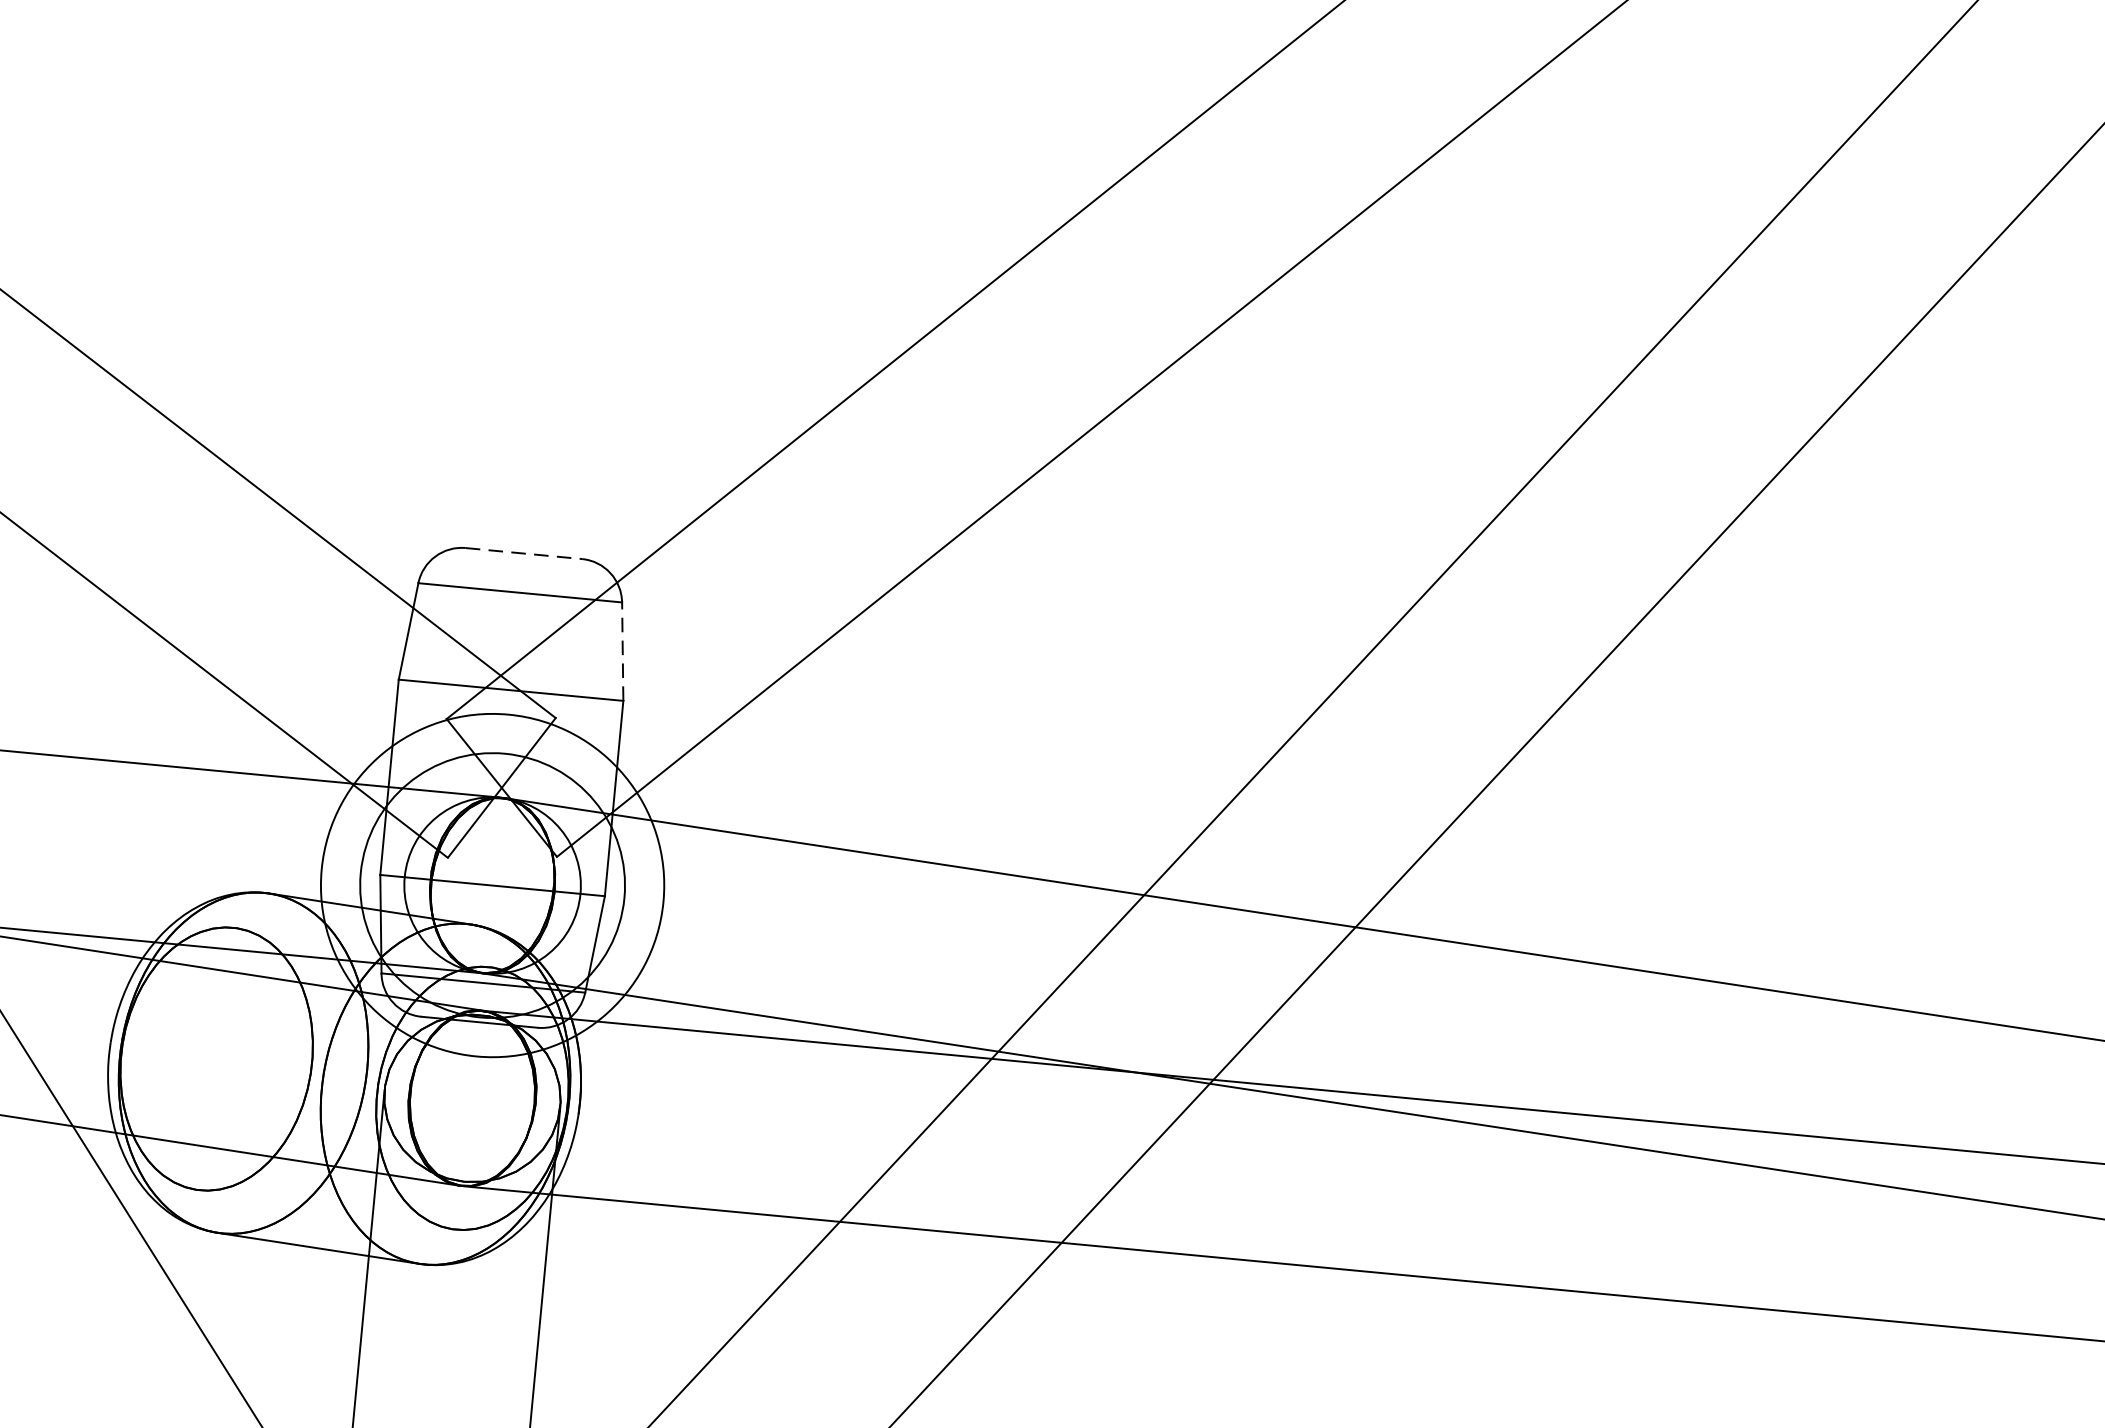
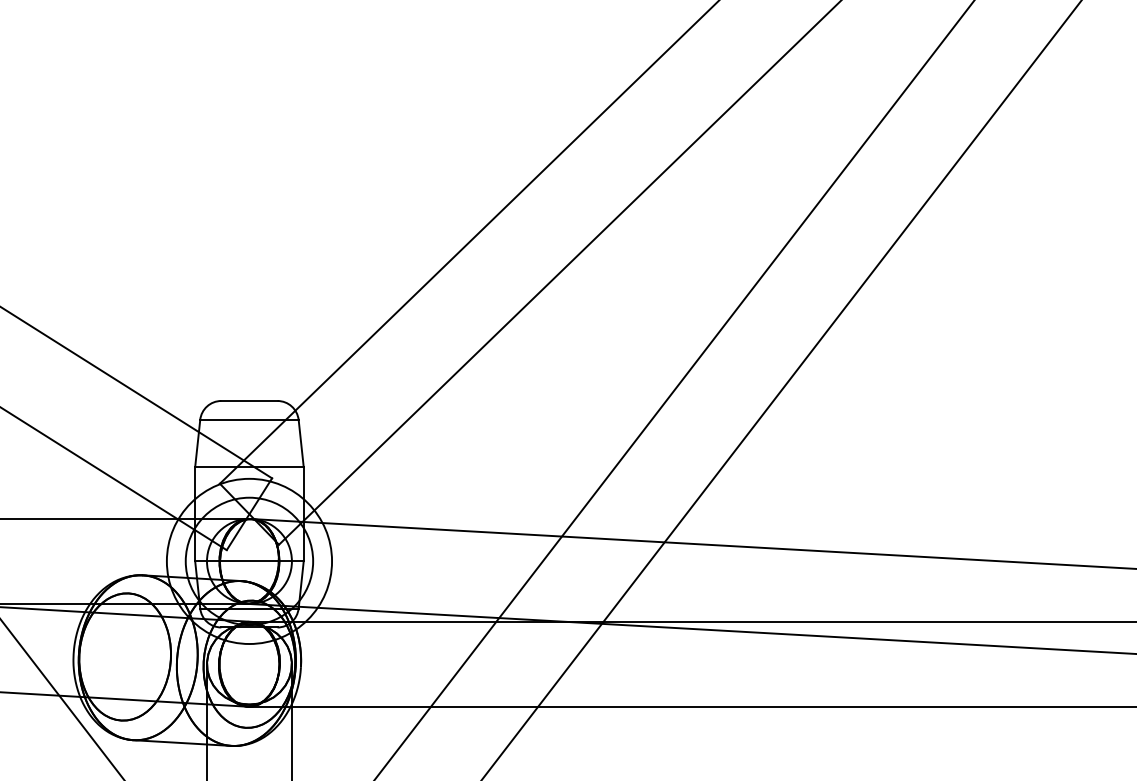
line: (524, 552) -> (249, 400), dashed -> solid
line: (623, 651) -> (301, 443), dashed -> solid

